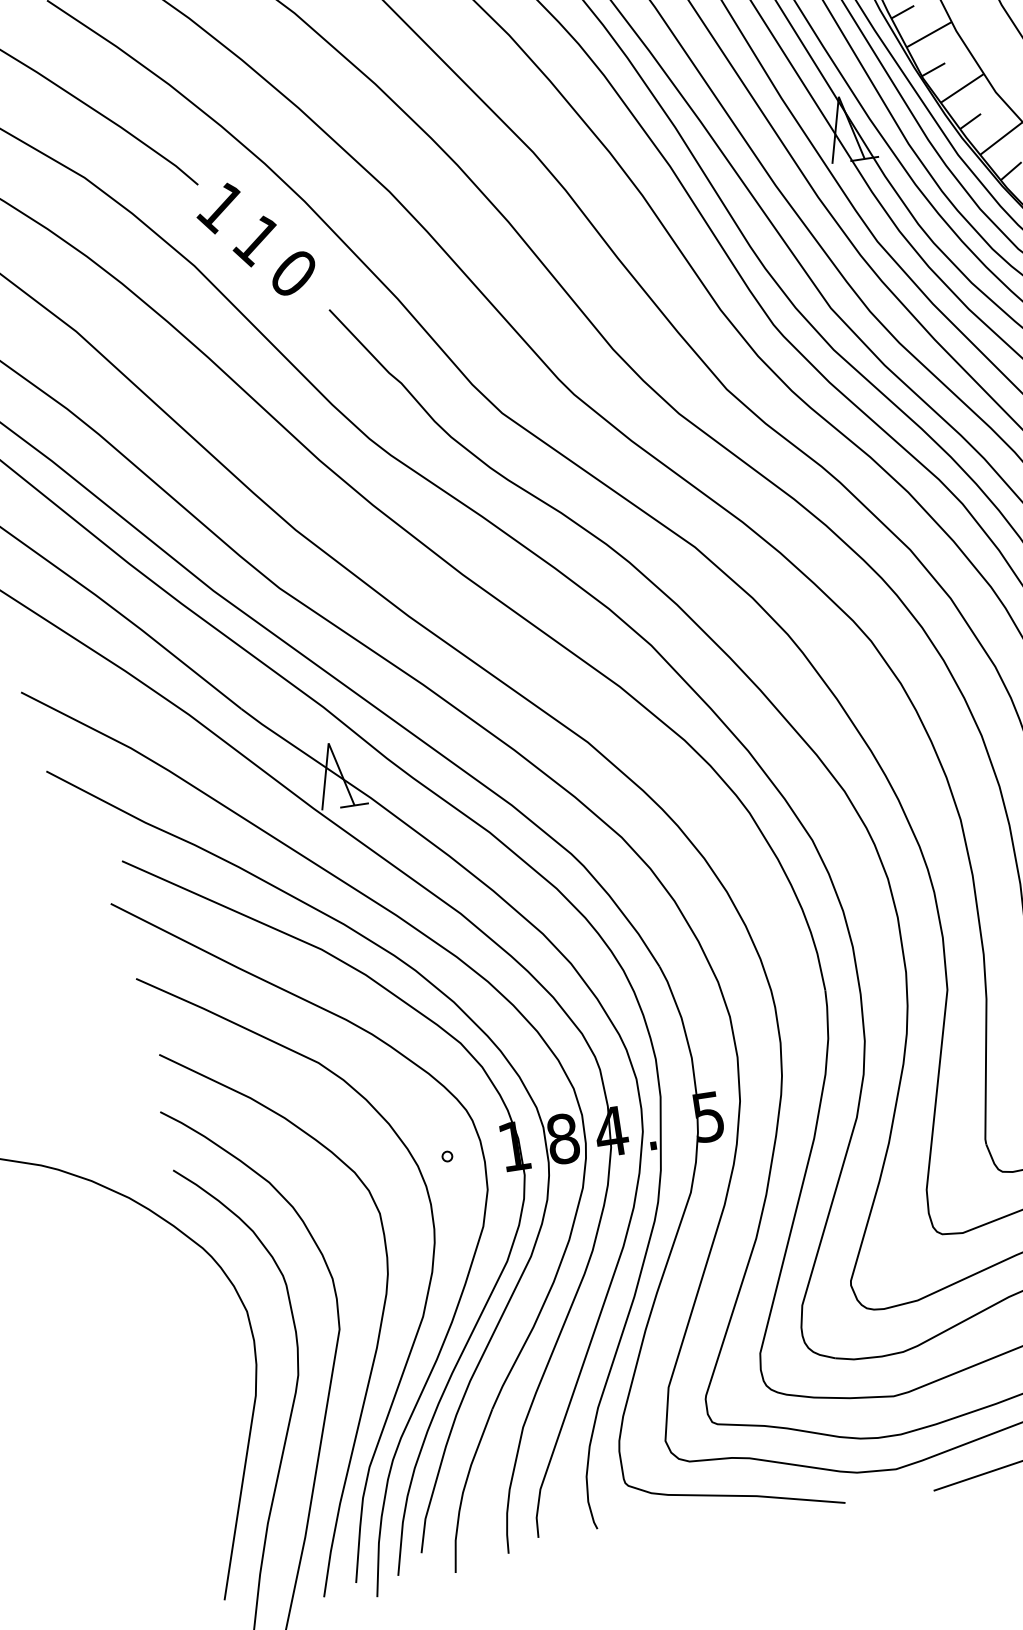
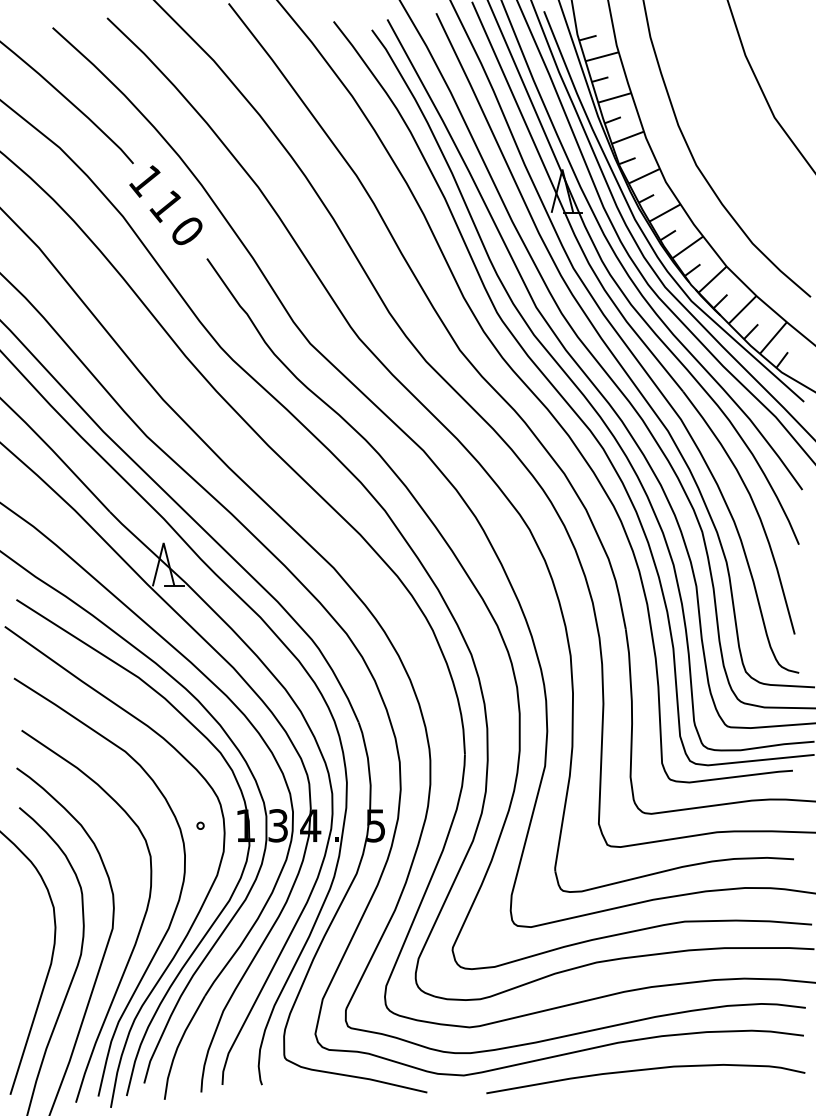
text: (563, 1138) -> (278, 825), 8 -> 3

